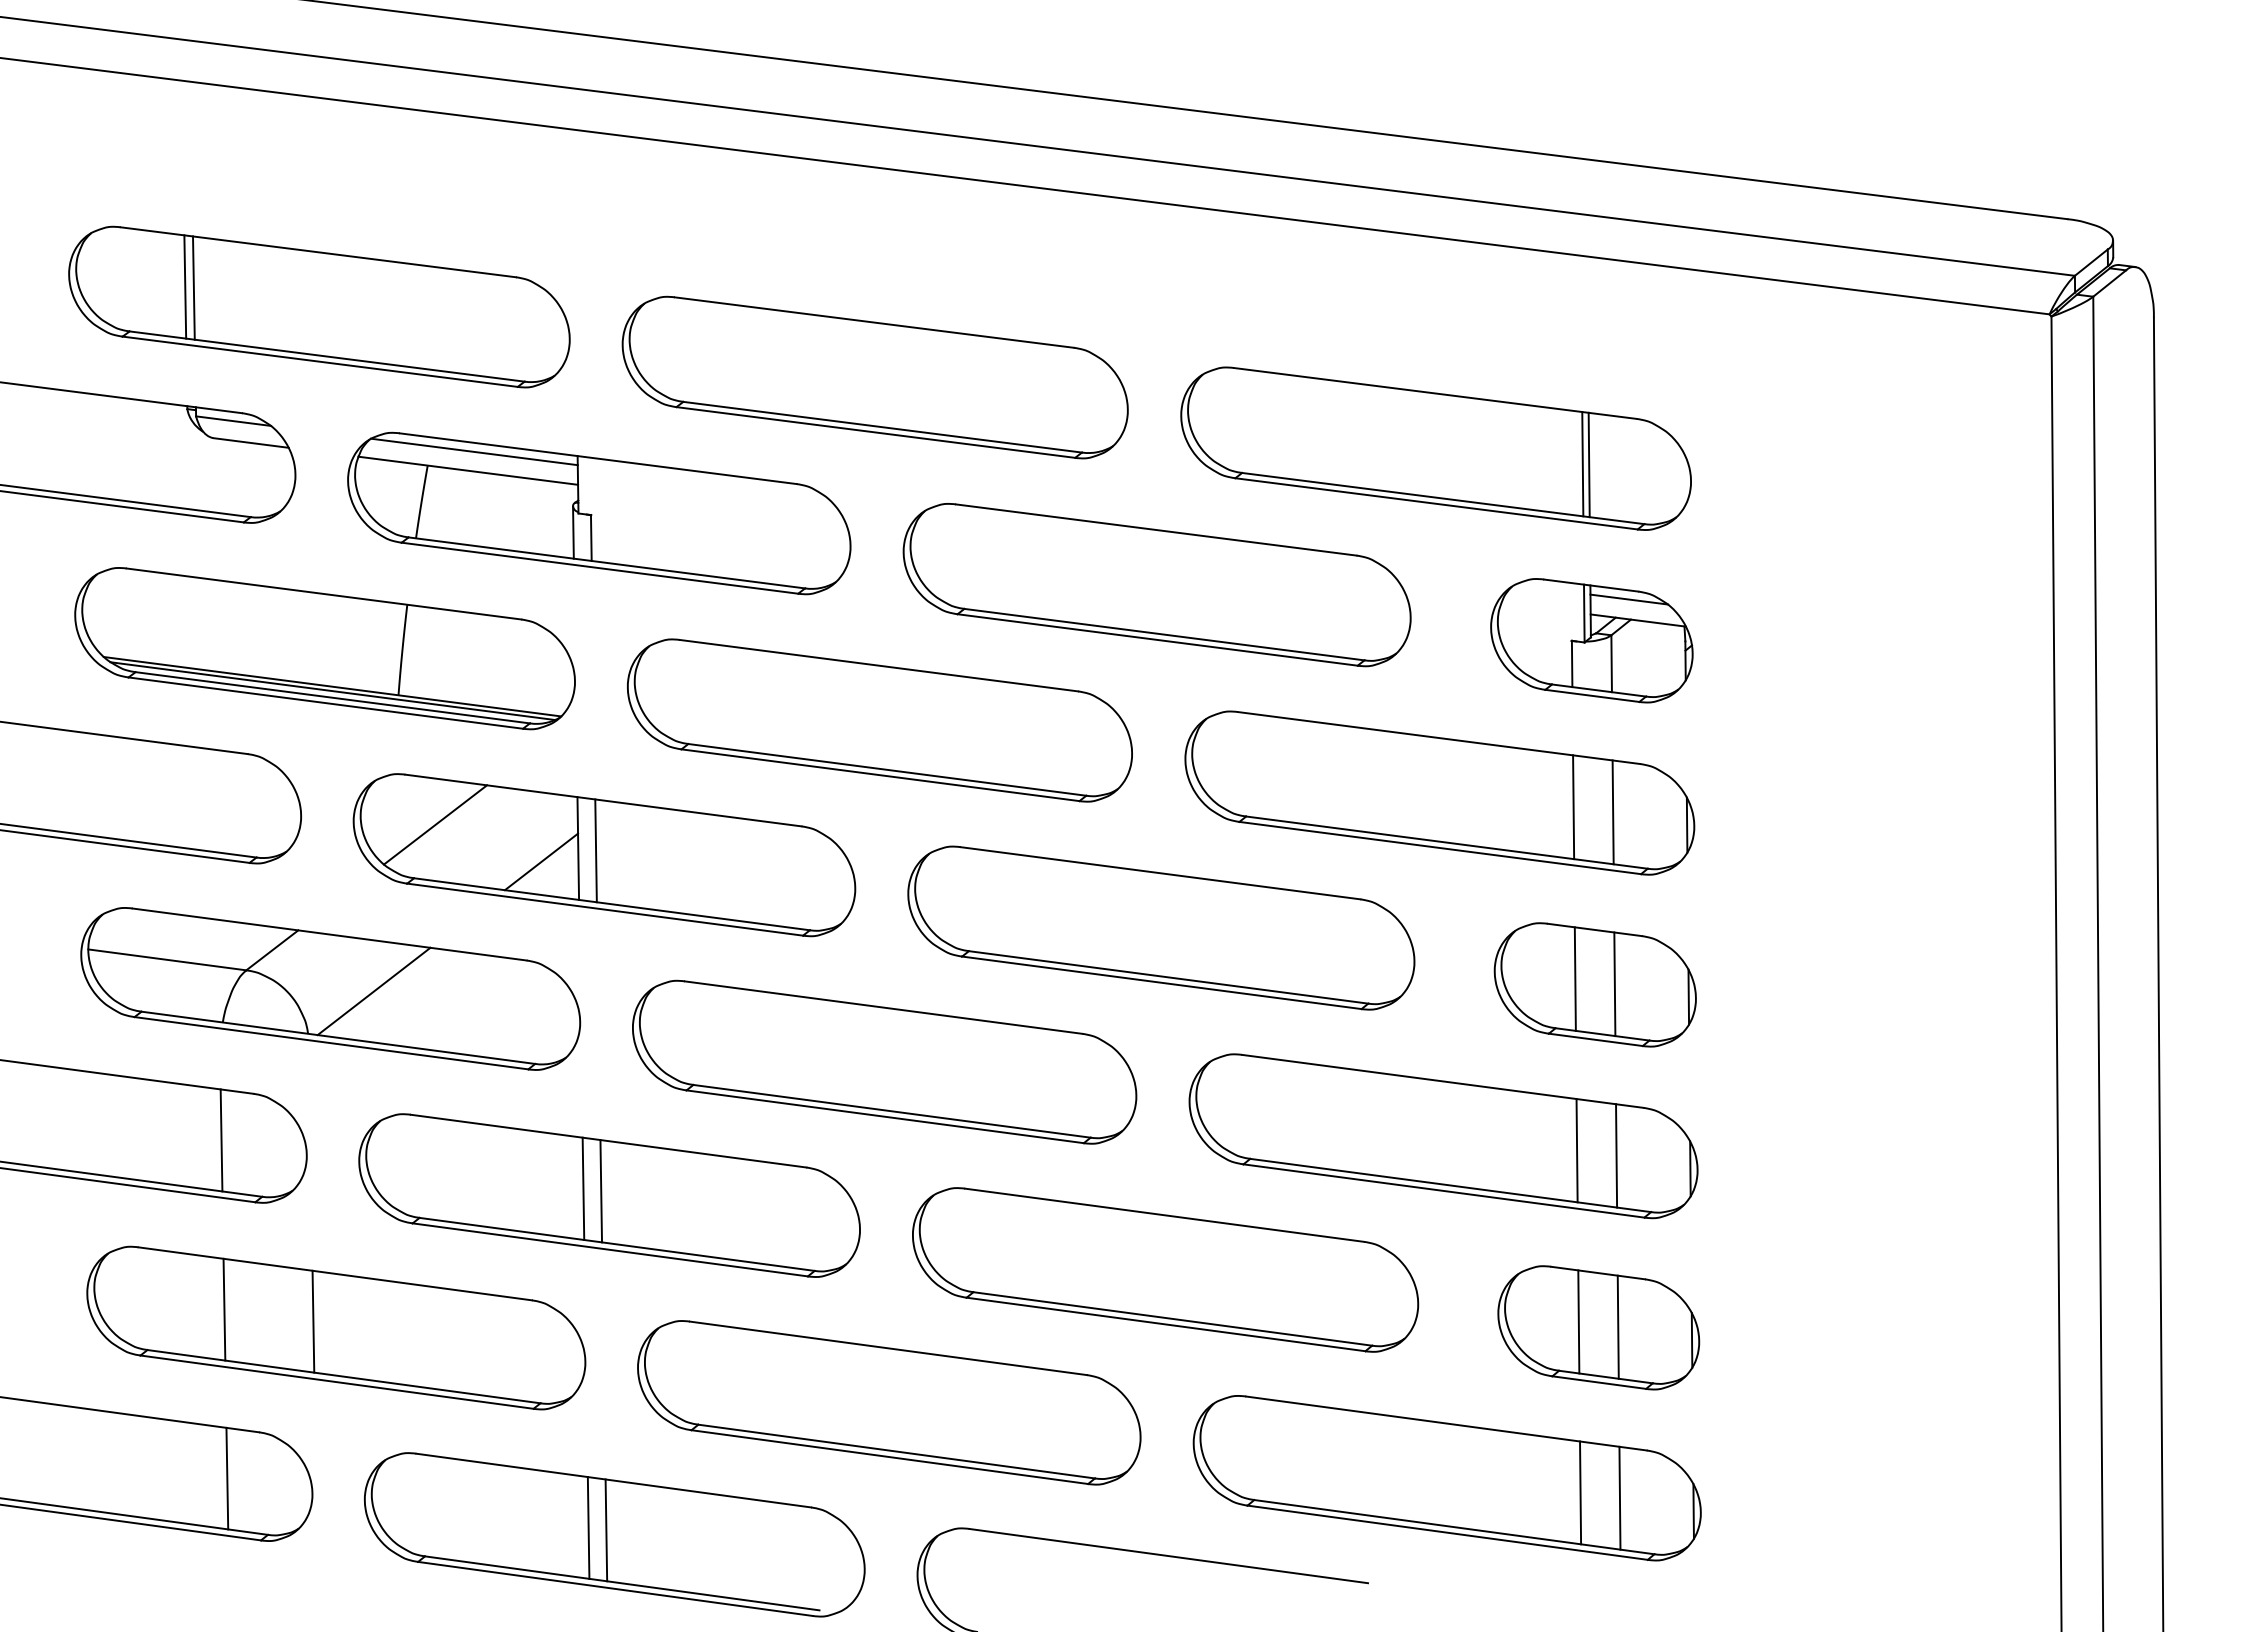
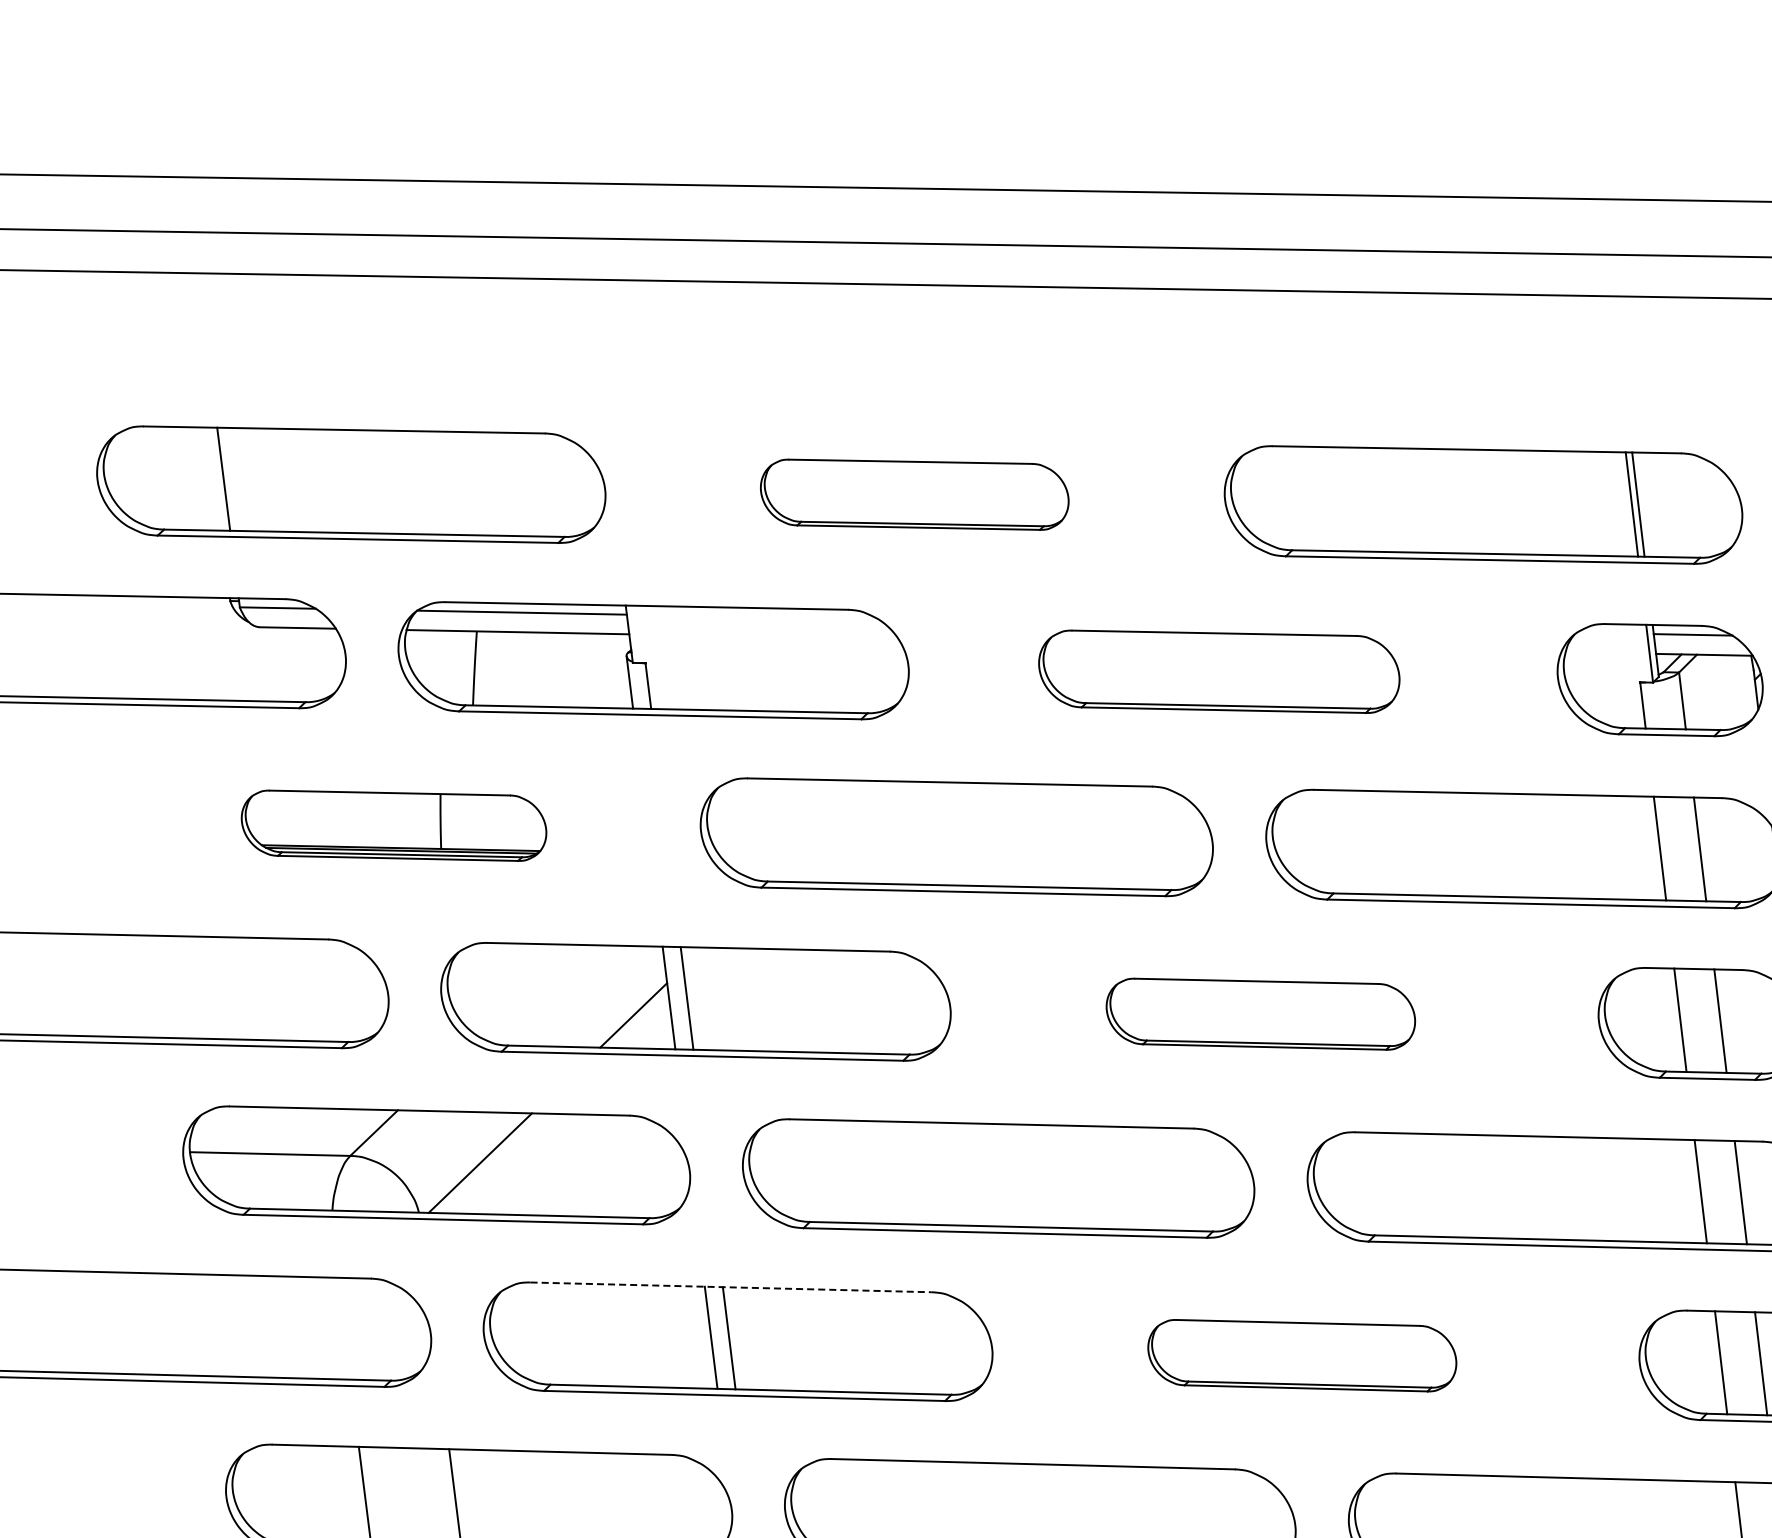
line: (185, 286) -> (215, 478), removed
part: (874, 377) -> (914, 494), size x0.6
part: (1156, 585) -> (1218, 672), size x0.7
part: (324, 648) -> (393, 825), size x0.6
line: (435, 824) -> (523, 989), removed
part: (1161, 927) -> (1260, 1013), size x0.6
line: (221, 1140) -> (343, 1328), removed
line: (609, 1141) -> (732, 1287), solid -> dashed
part: (1165, 1269) -> (1302, 1355), size x0.6

